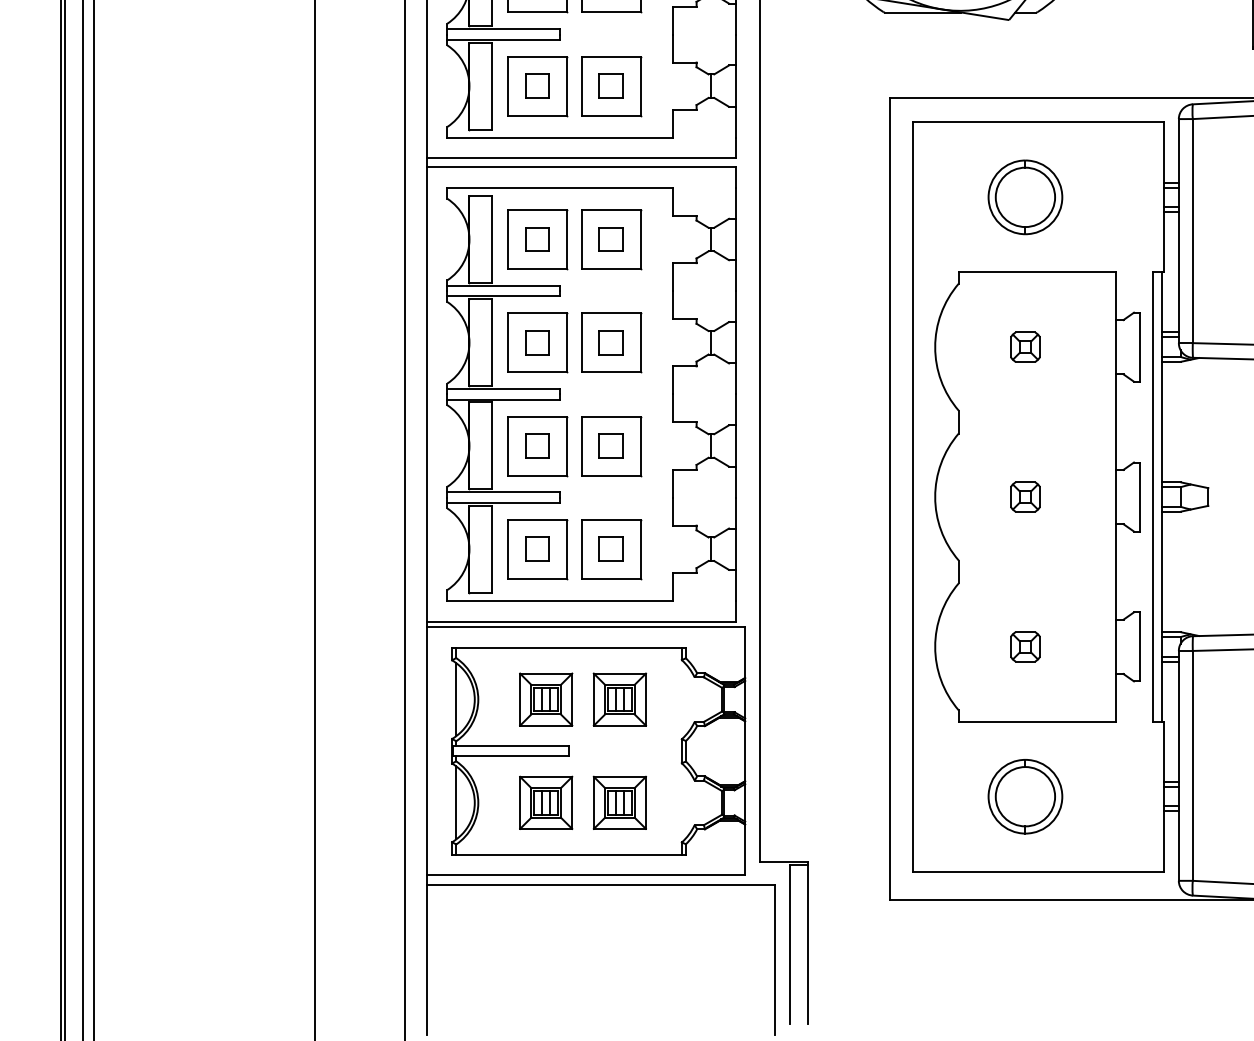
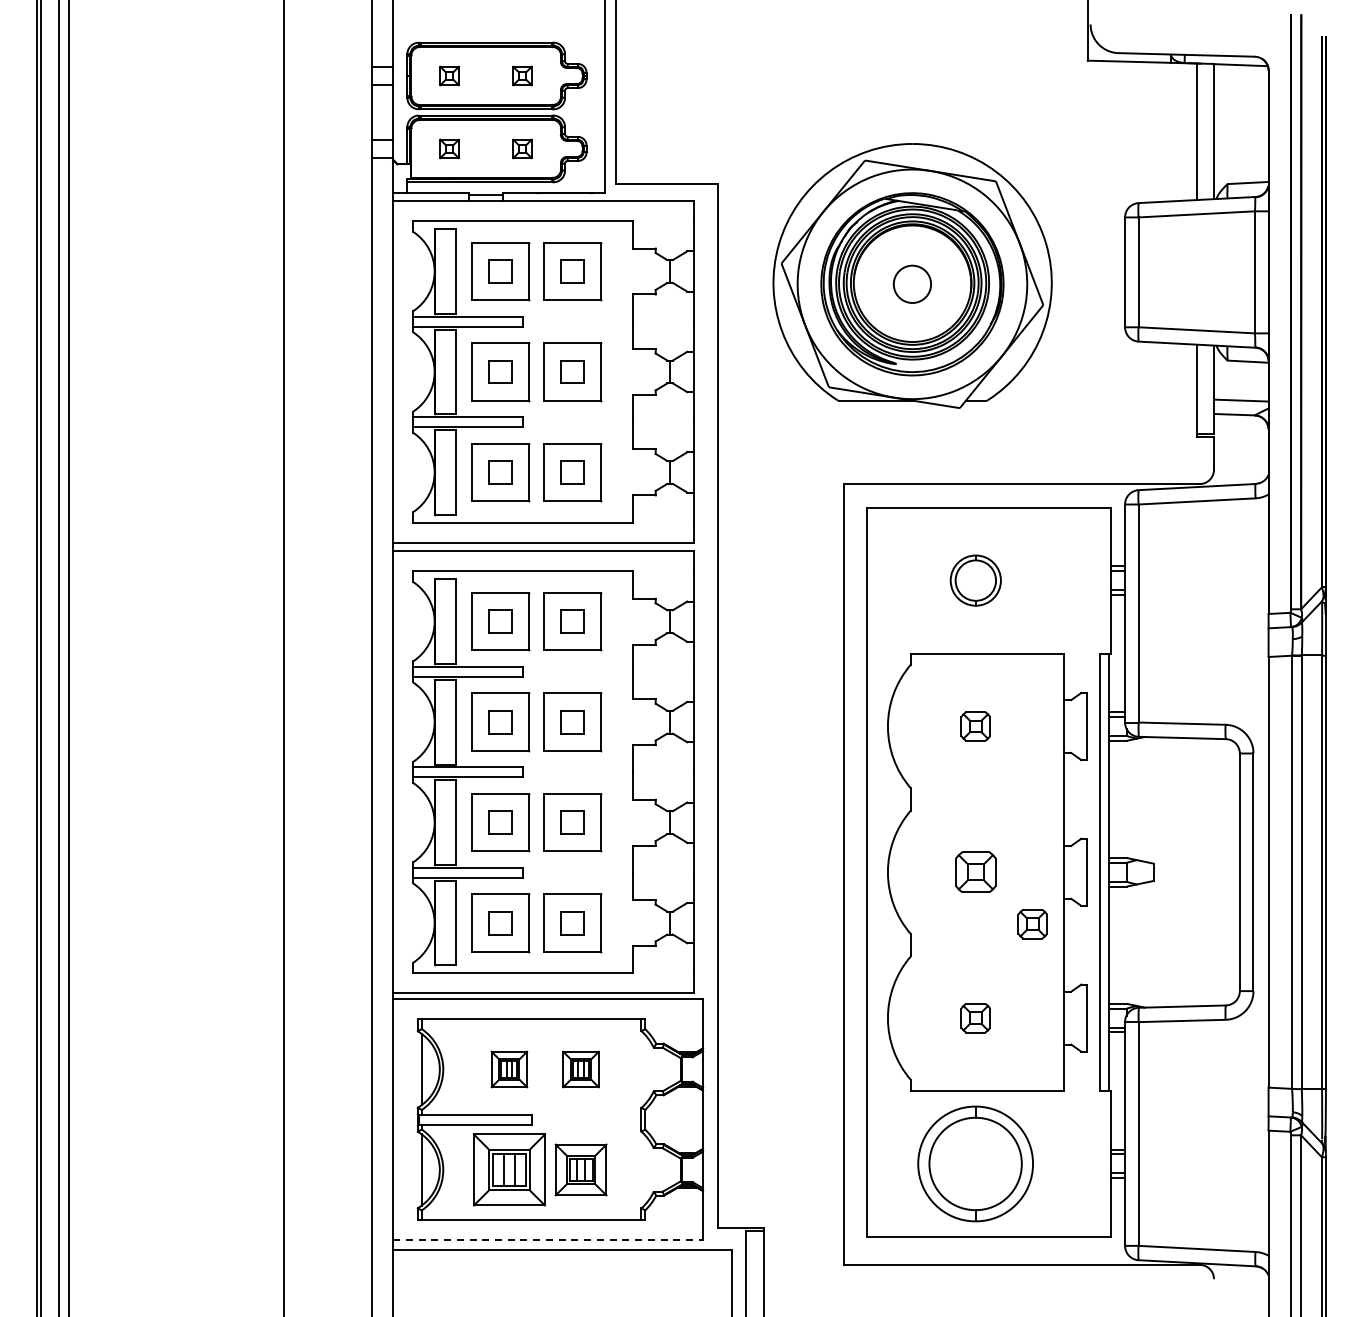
part: (1025, 197) -> (975, 580), size x0.7
part: (1025, 497) -> (975, 872), size x1.4
part: (1083, 550) -> (1032, 924), added
part: (546, 699) -> (509, 1069), size x0.7
part: (619, 699) -> (580, 1069), size x0.7
part: (1025, 796) -> (975, 1163), size x1.6
part: (545, 802) -> (508, 1169), size x1.4
line: (586, 875) -> (548, 1240), solid -> dashed

